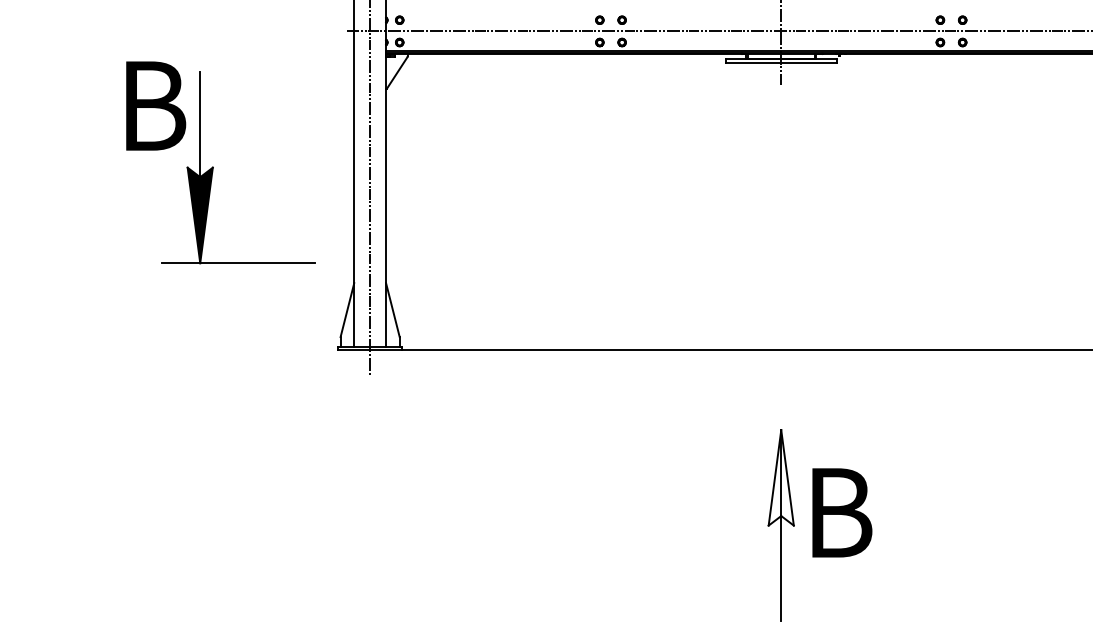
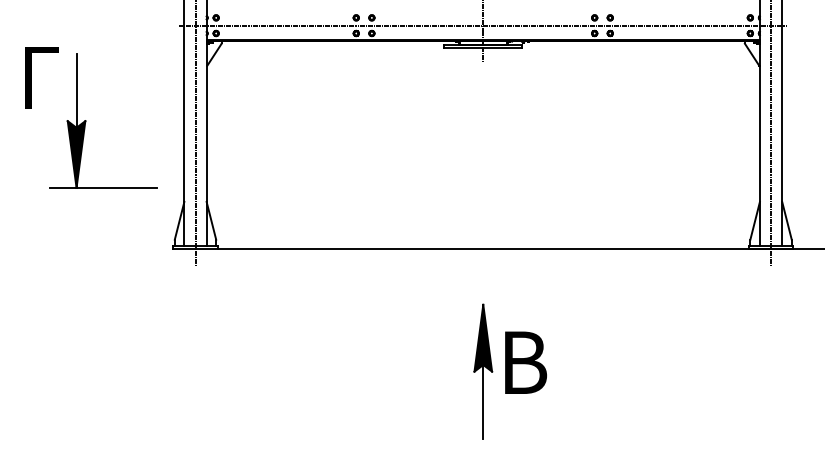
text: (155, 105) -> (45, 77), В -> Г
fill: (781, 476) -> (483, 337), added

